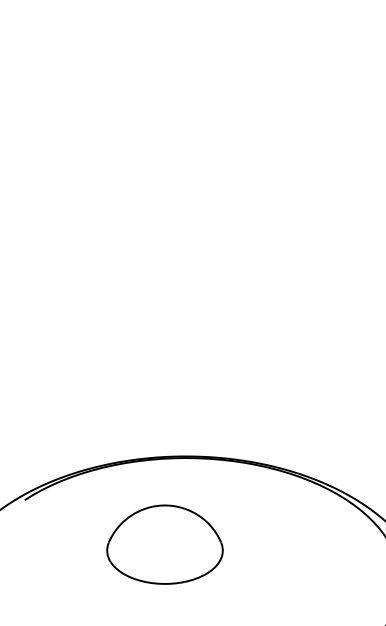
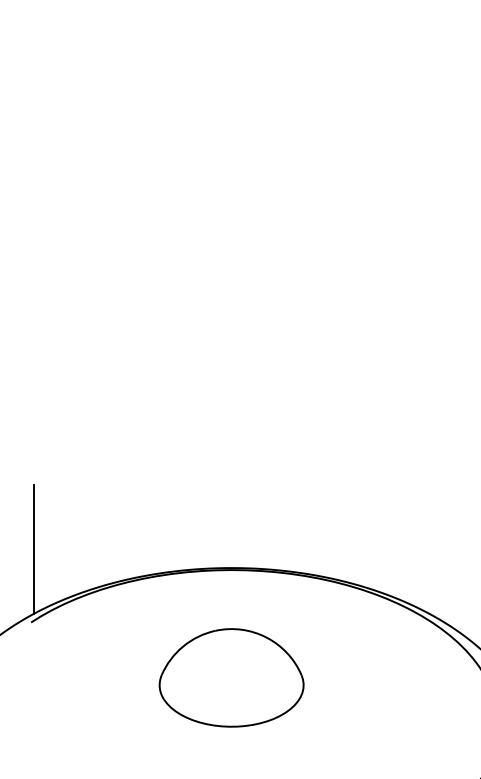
line: (27, 440) -> (34, 548), added
part: (164, 544) -> (231, 677), moved

